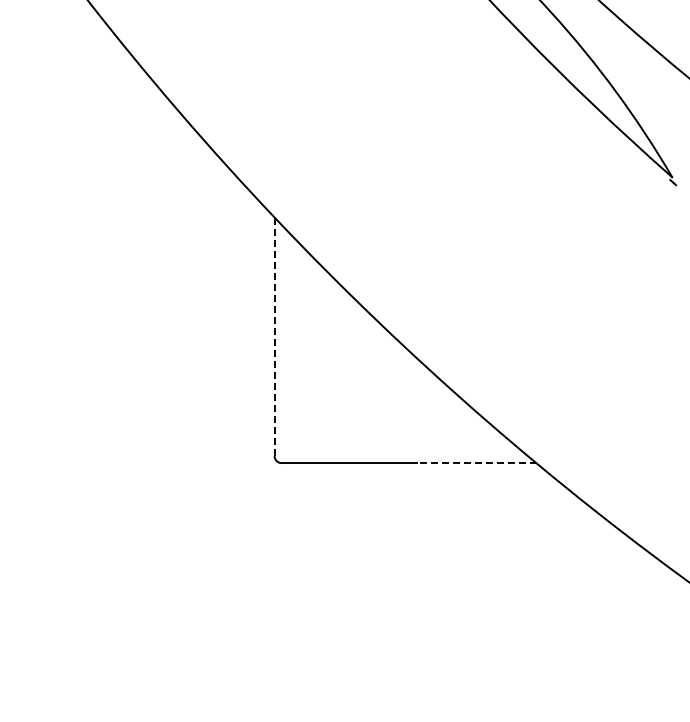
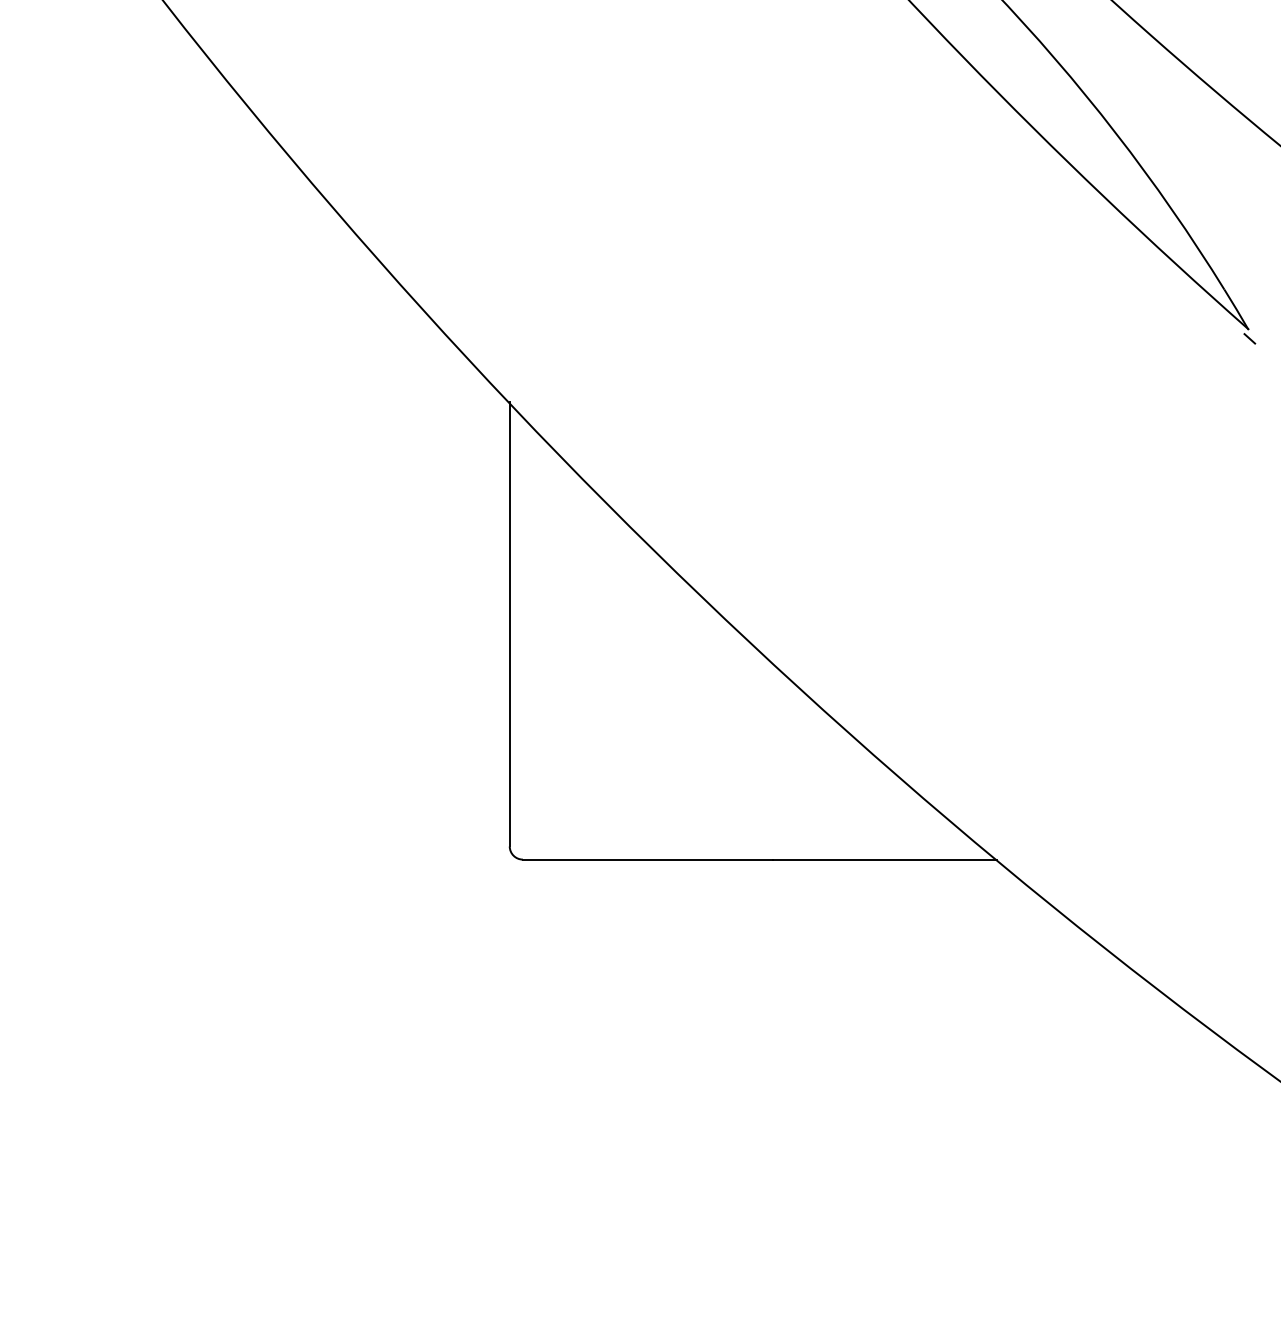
line: (274, 336) -> (509, 624), dashed -> solid
line: (476, 463) -> (884, 860), dashed -> solid

